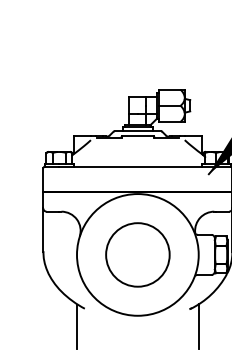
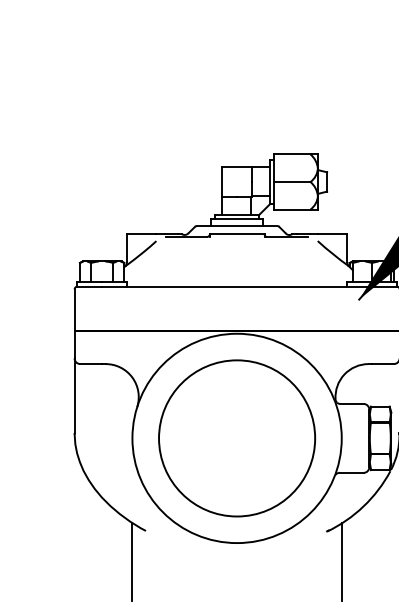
circle: (137, 254) -> (236, 437), size x1.43

